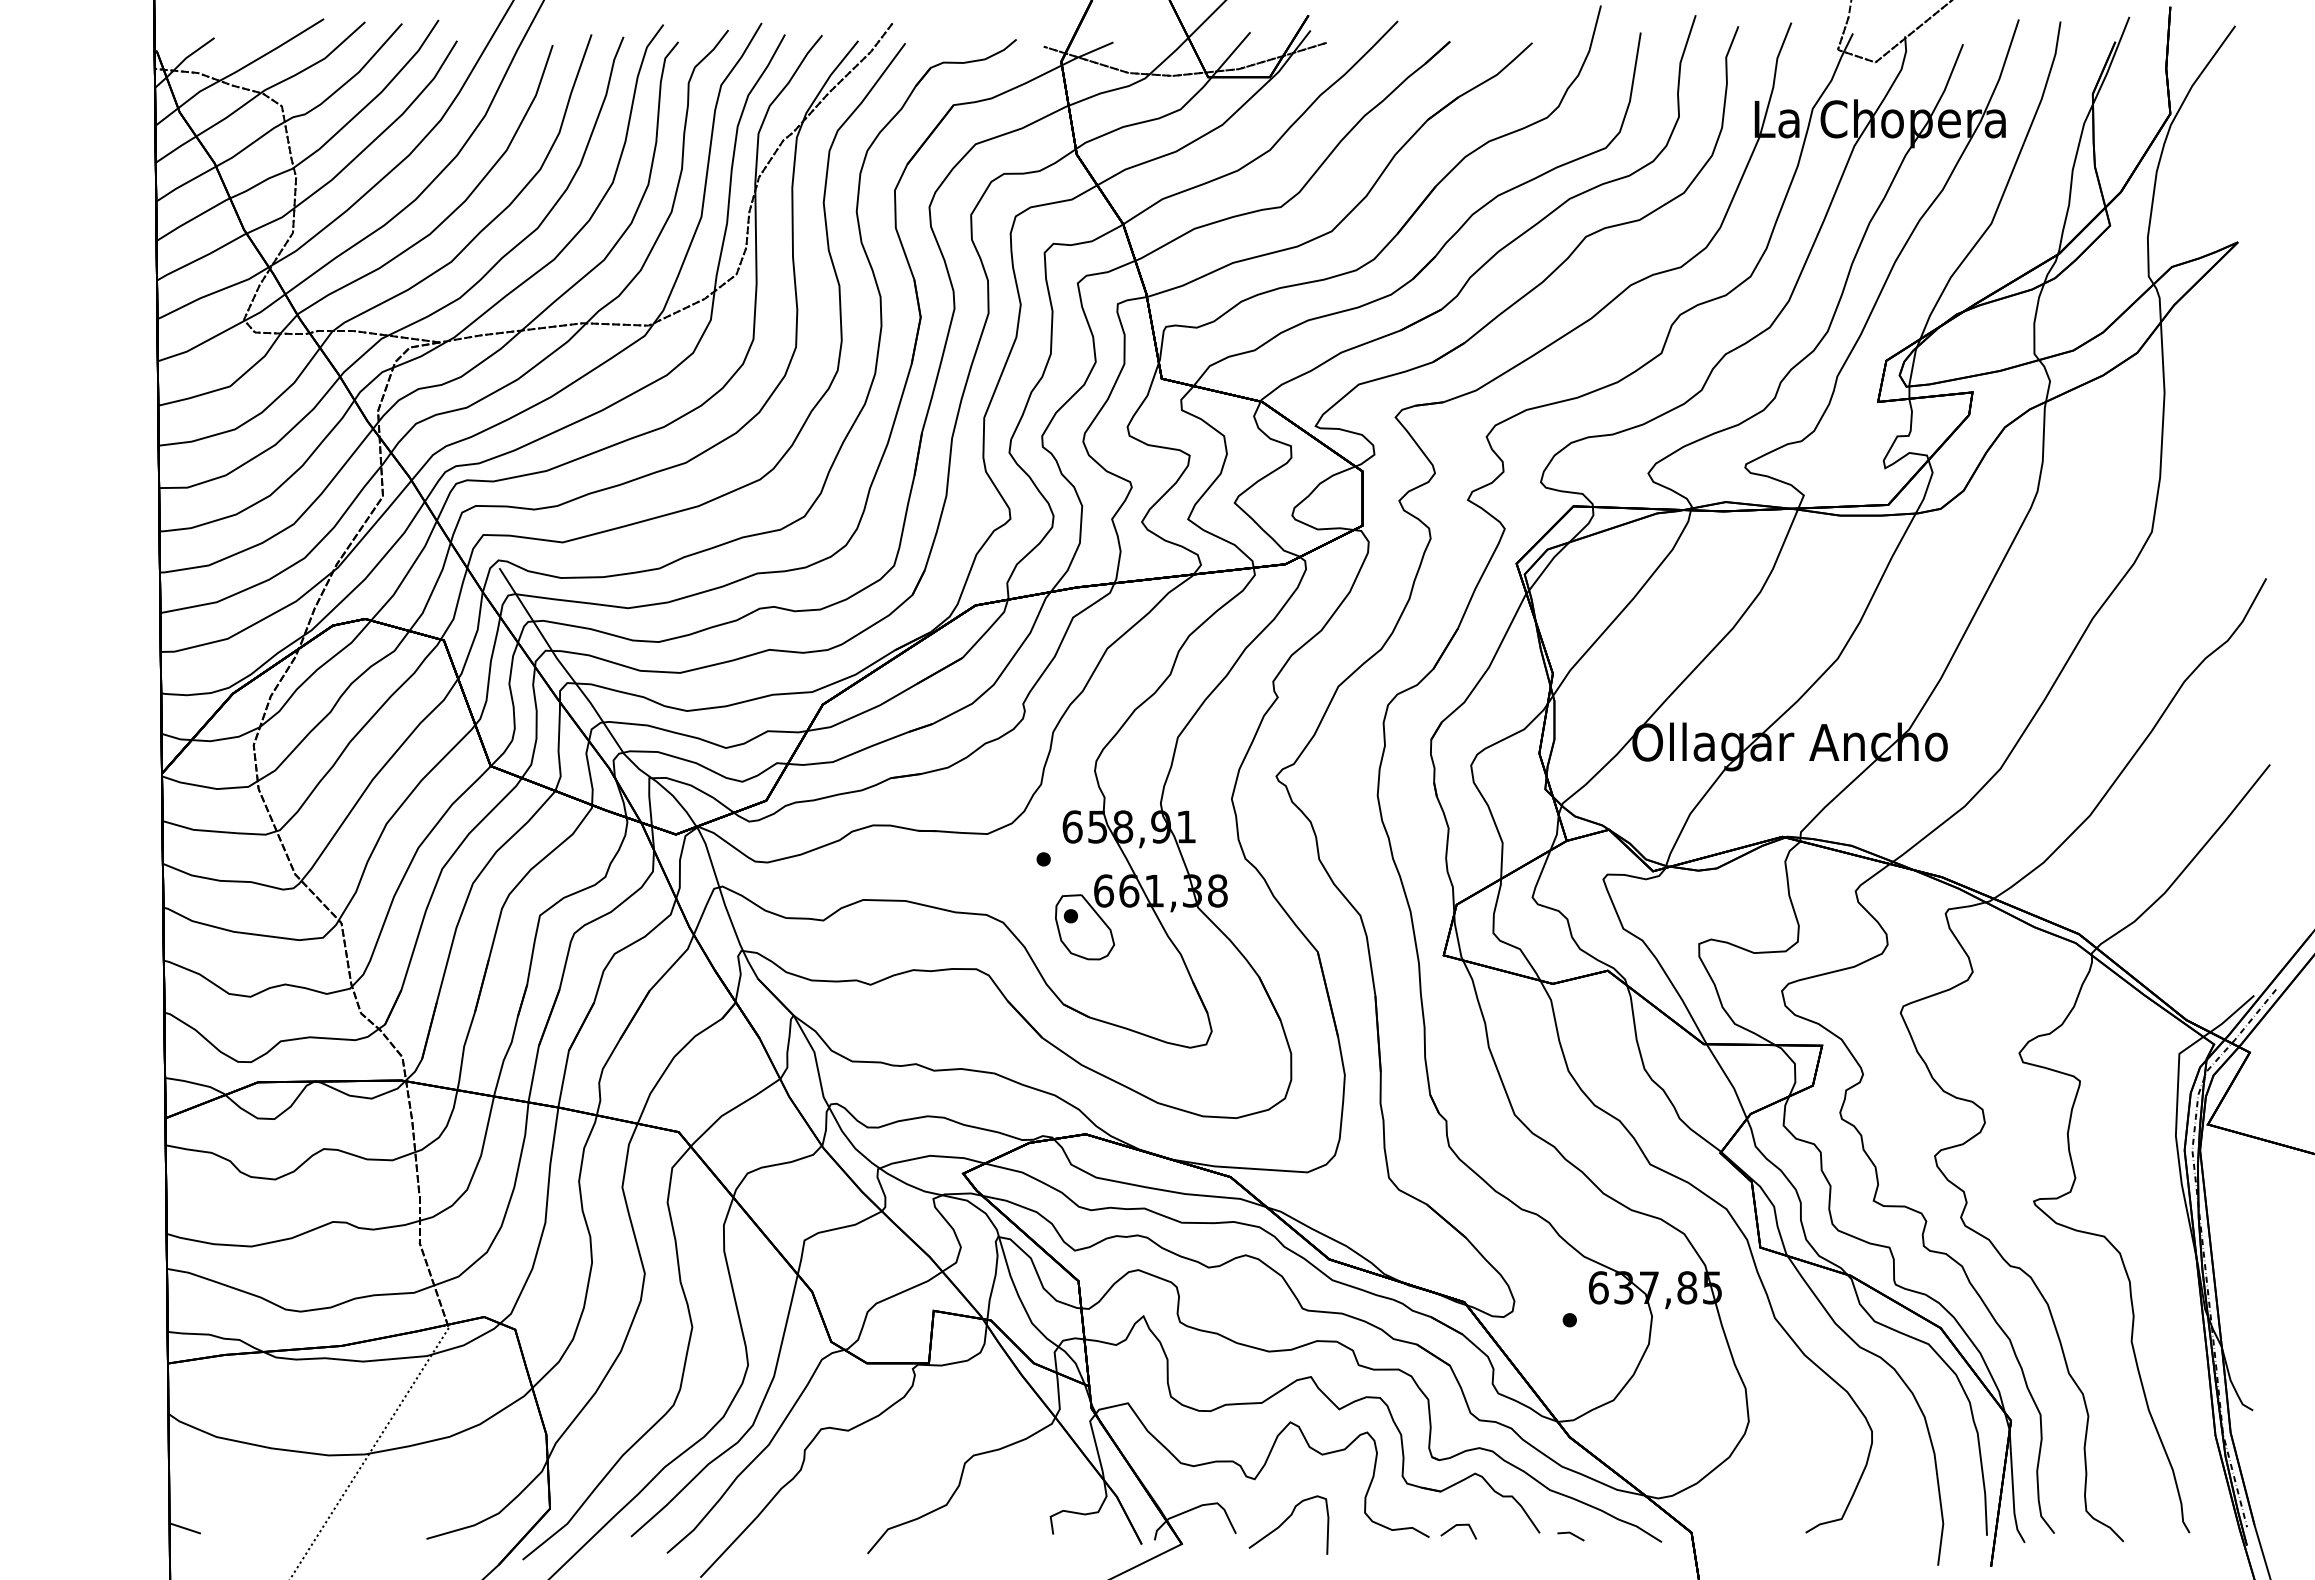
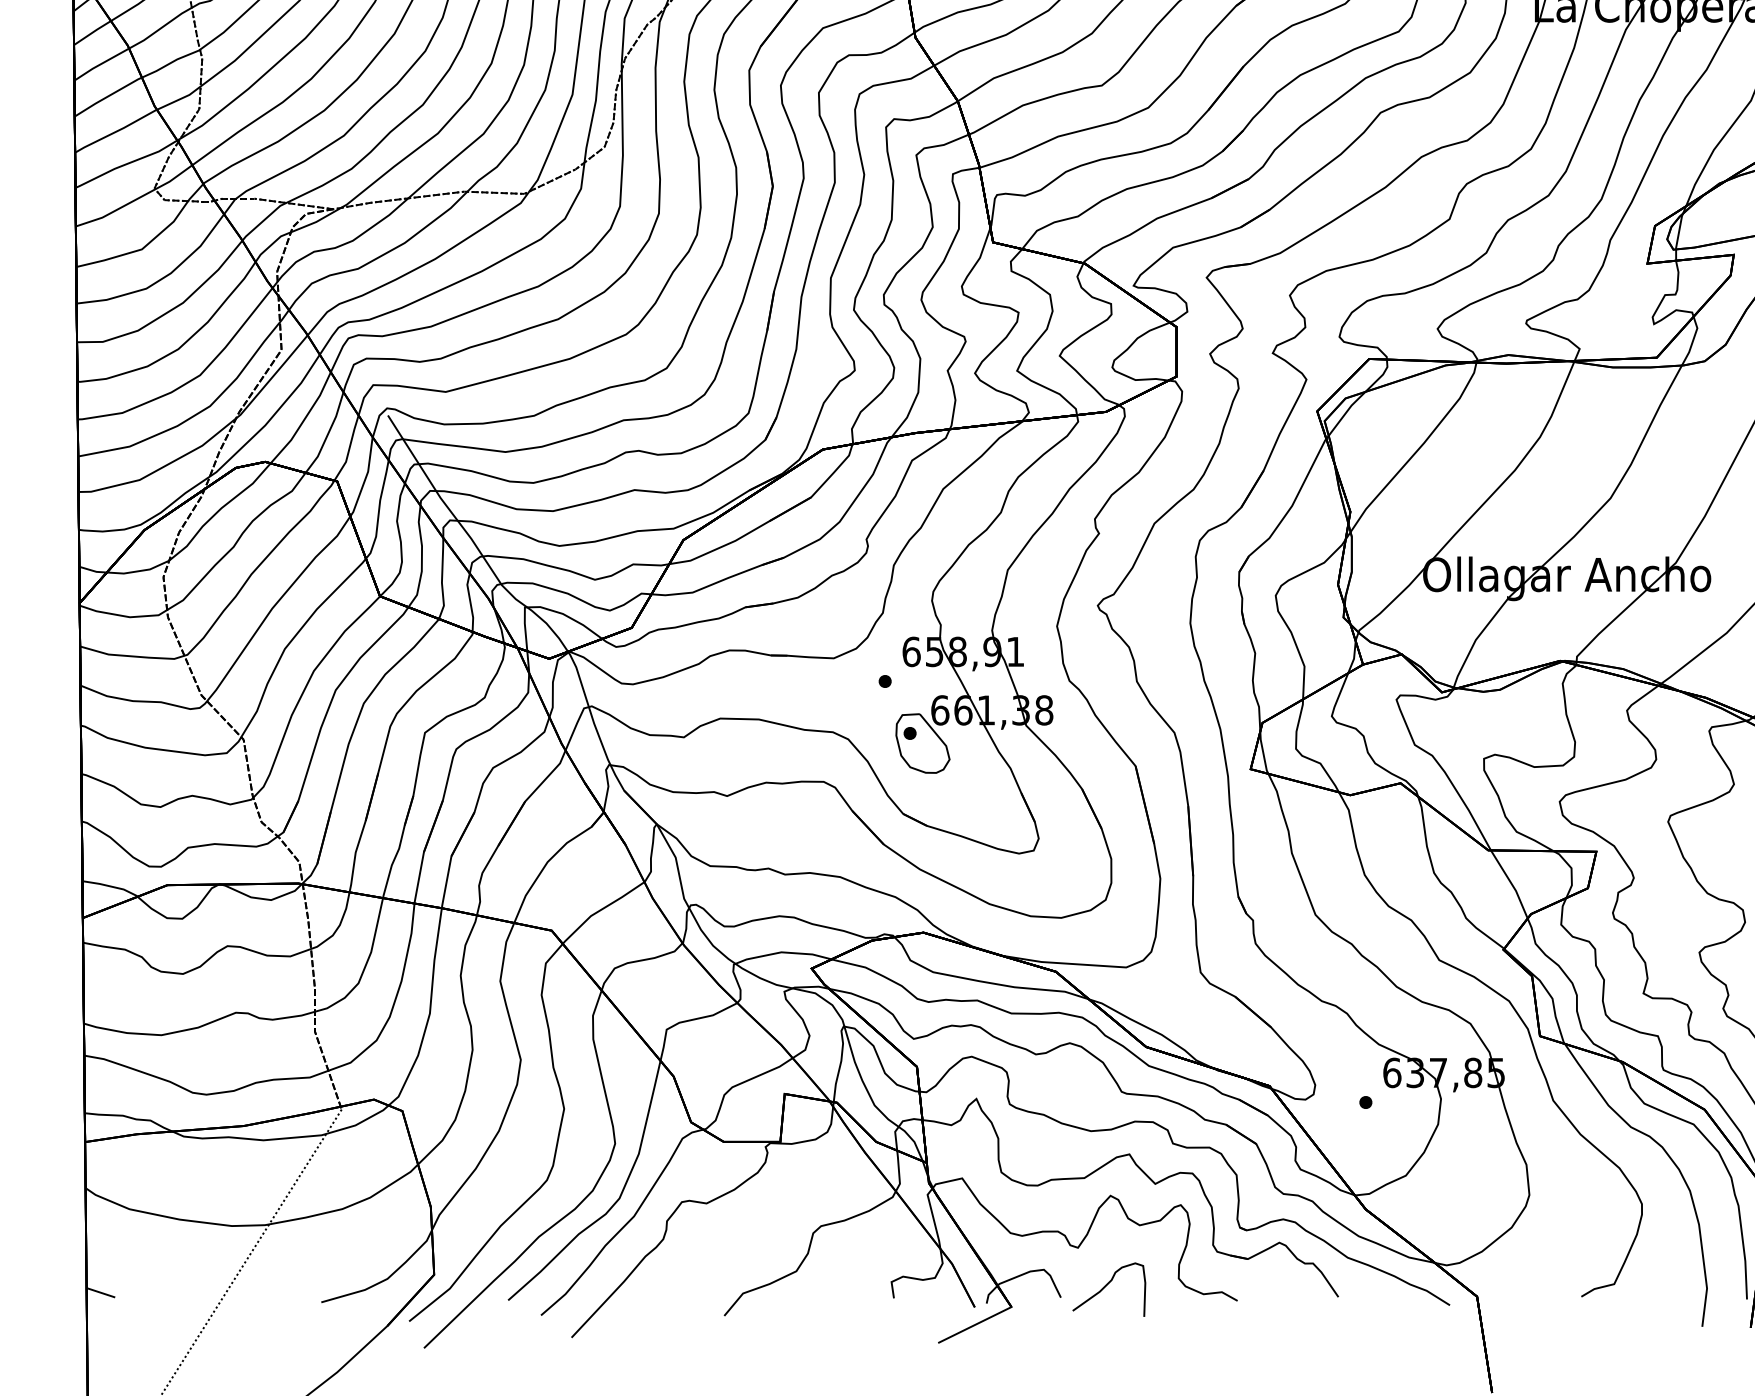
line: (1456, 1526) -> (1262, 1290), removed
line: (1570, 1534) -> (1366, 1298), removed

